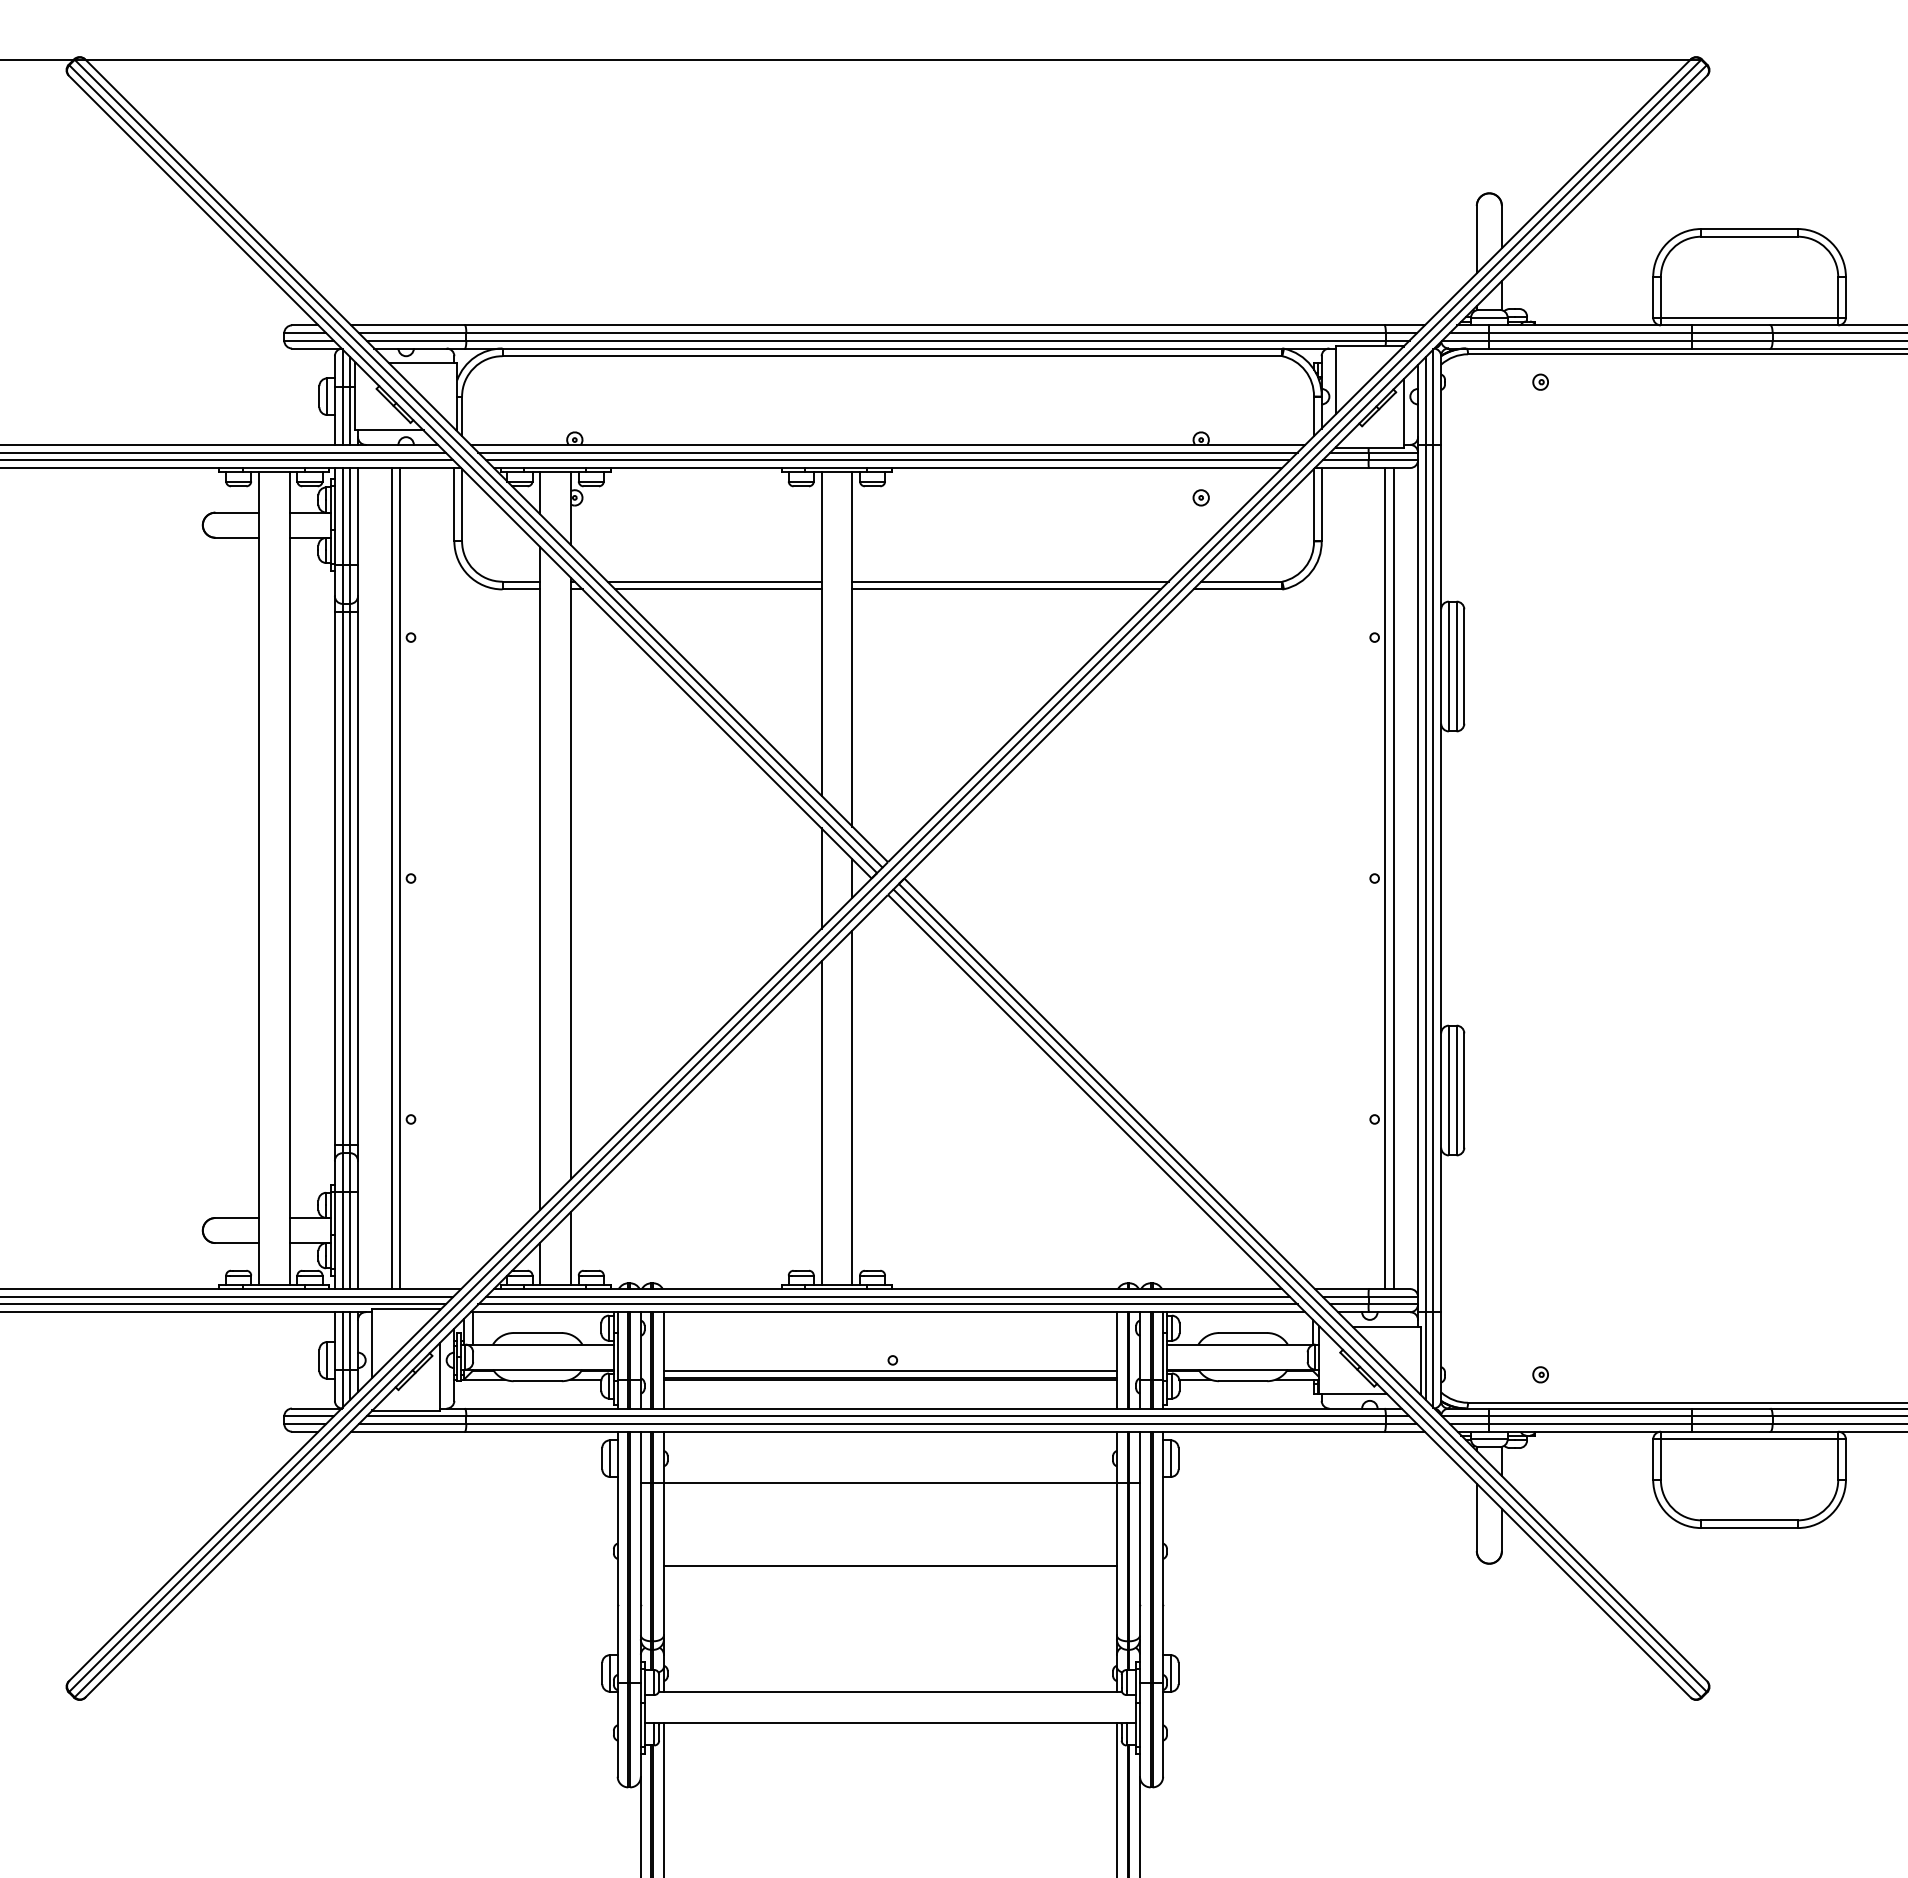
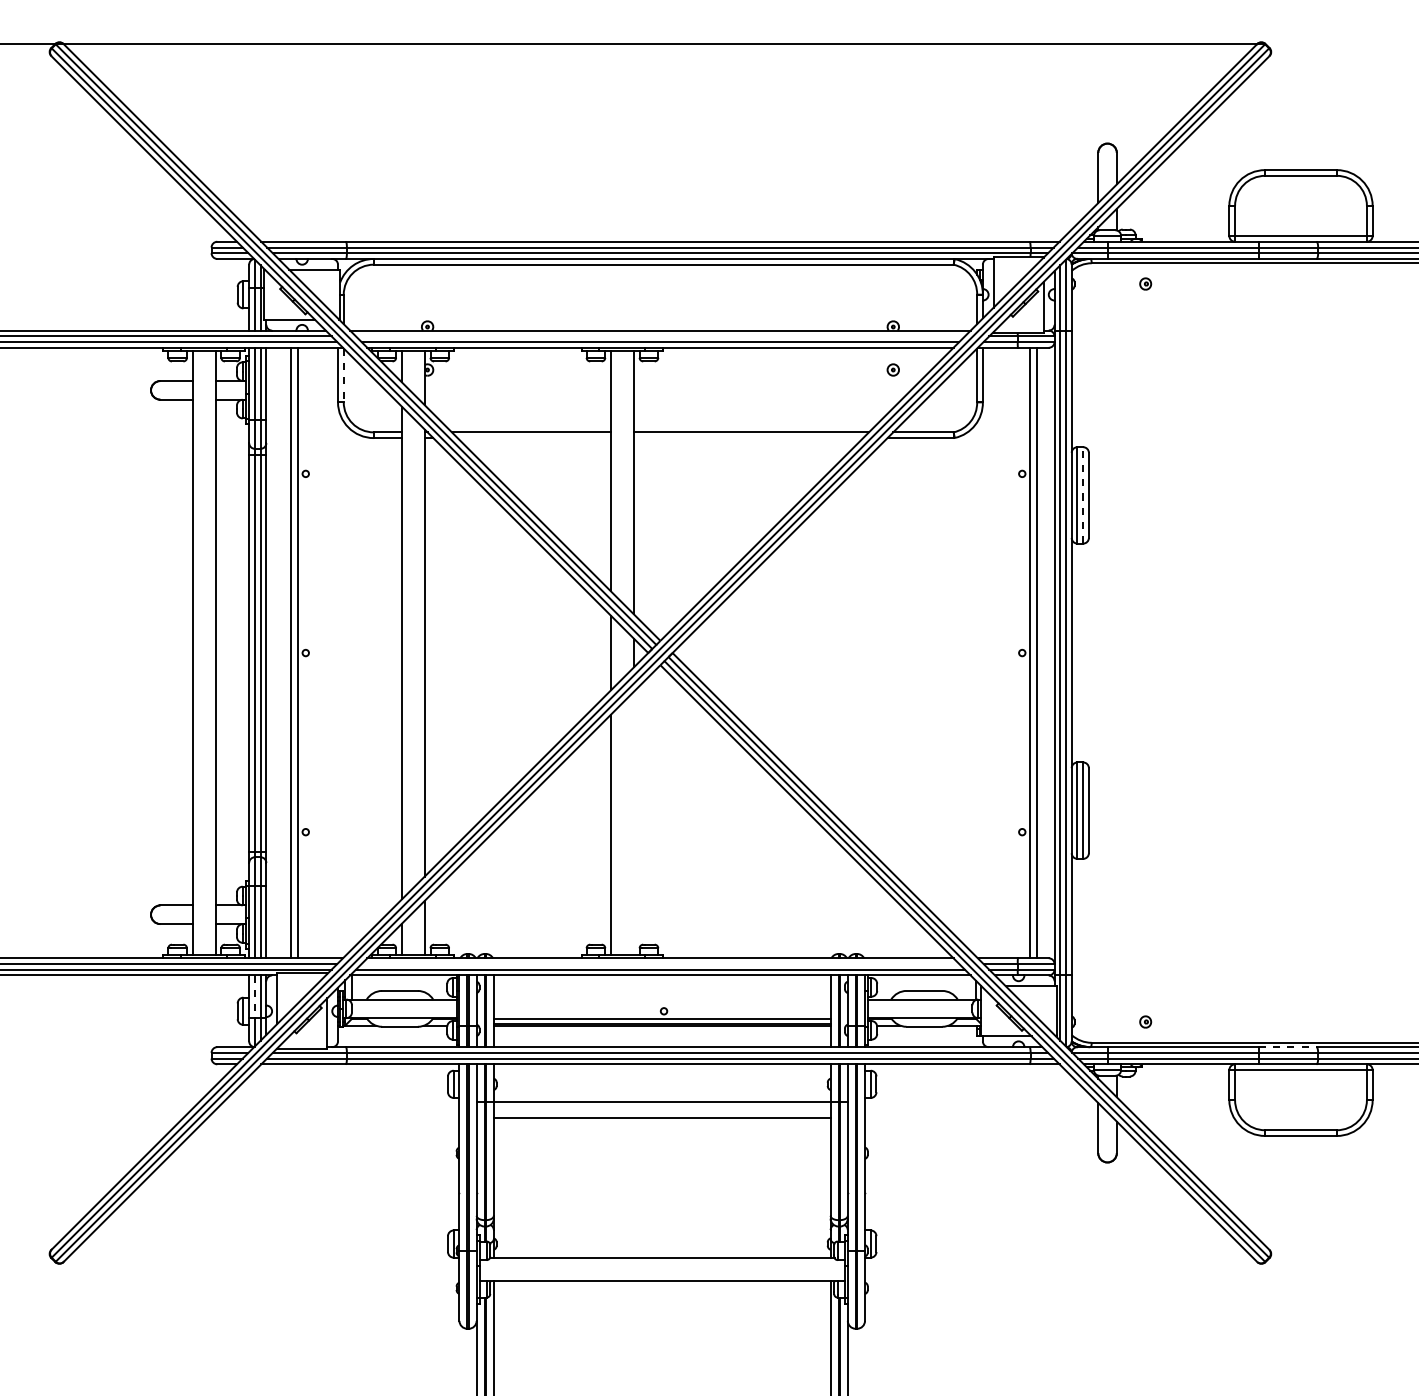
line: (887, 452) -> (660, 336), removed
line: (462, 505) -> (344, 375), solid -> dashed
line: (718, 589) -> (534, 438), removed
line: (1006, 589) -> (748, 438), removed
line: (1456, 666) -> (1083, 495), solid -> dashed
line: (852, 1107) -> (634, 823), removed
line: (887, 1296) -> (660, 963), removed
line: (342, 1341) -> (254, 997), solid -> dashed
line: (1731, 1408) -> (1287, 1047), solid -> dashed
line: (889, 1565) -> (661, 1118), moved

